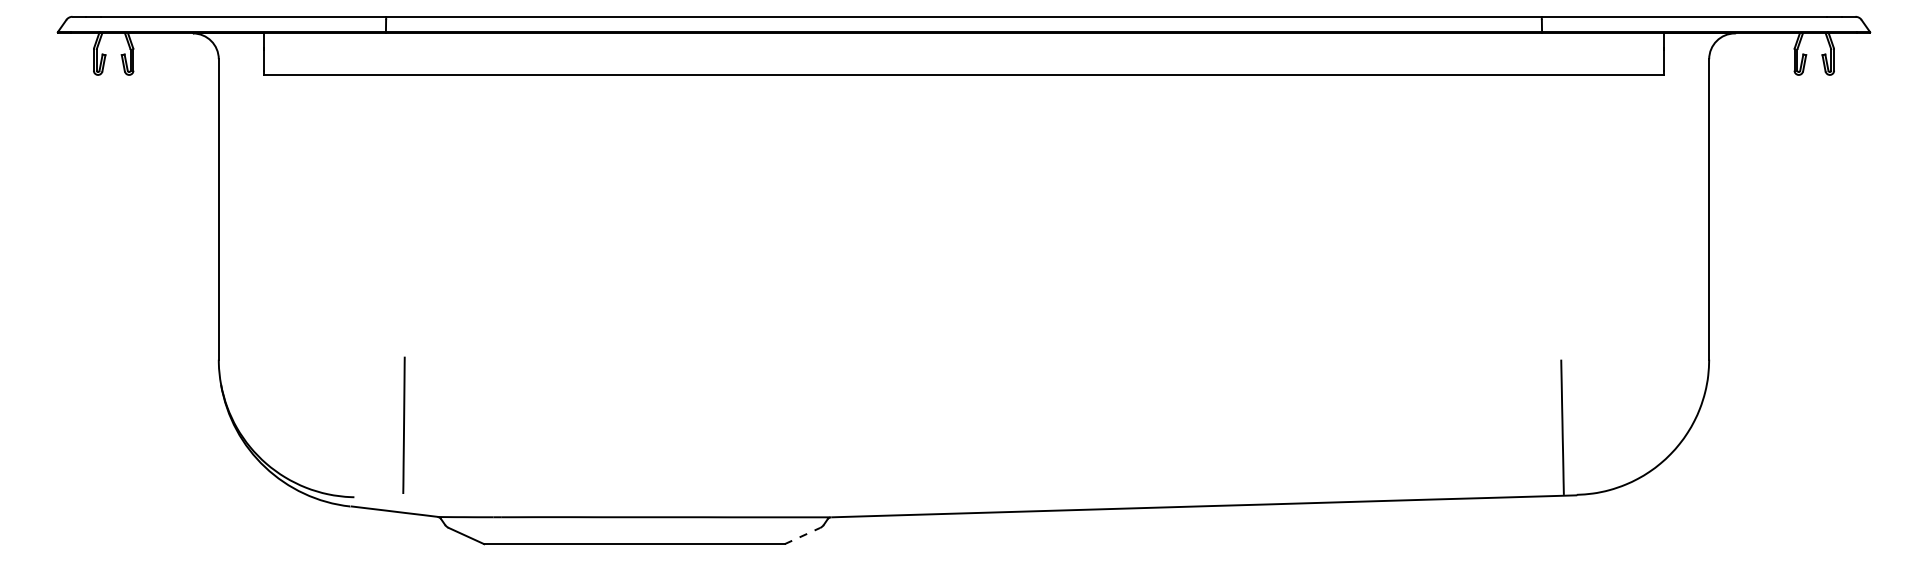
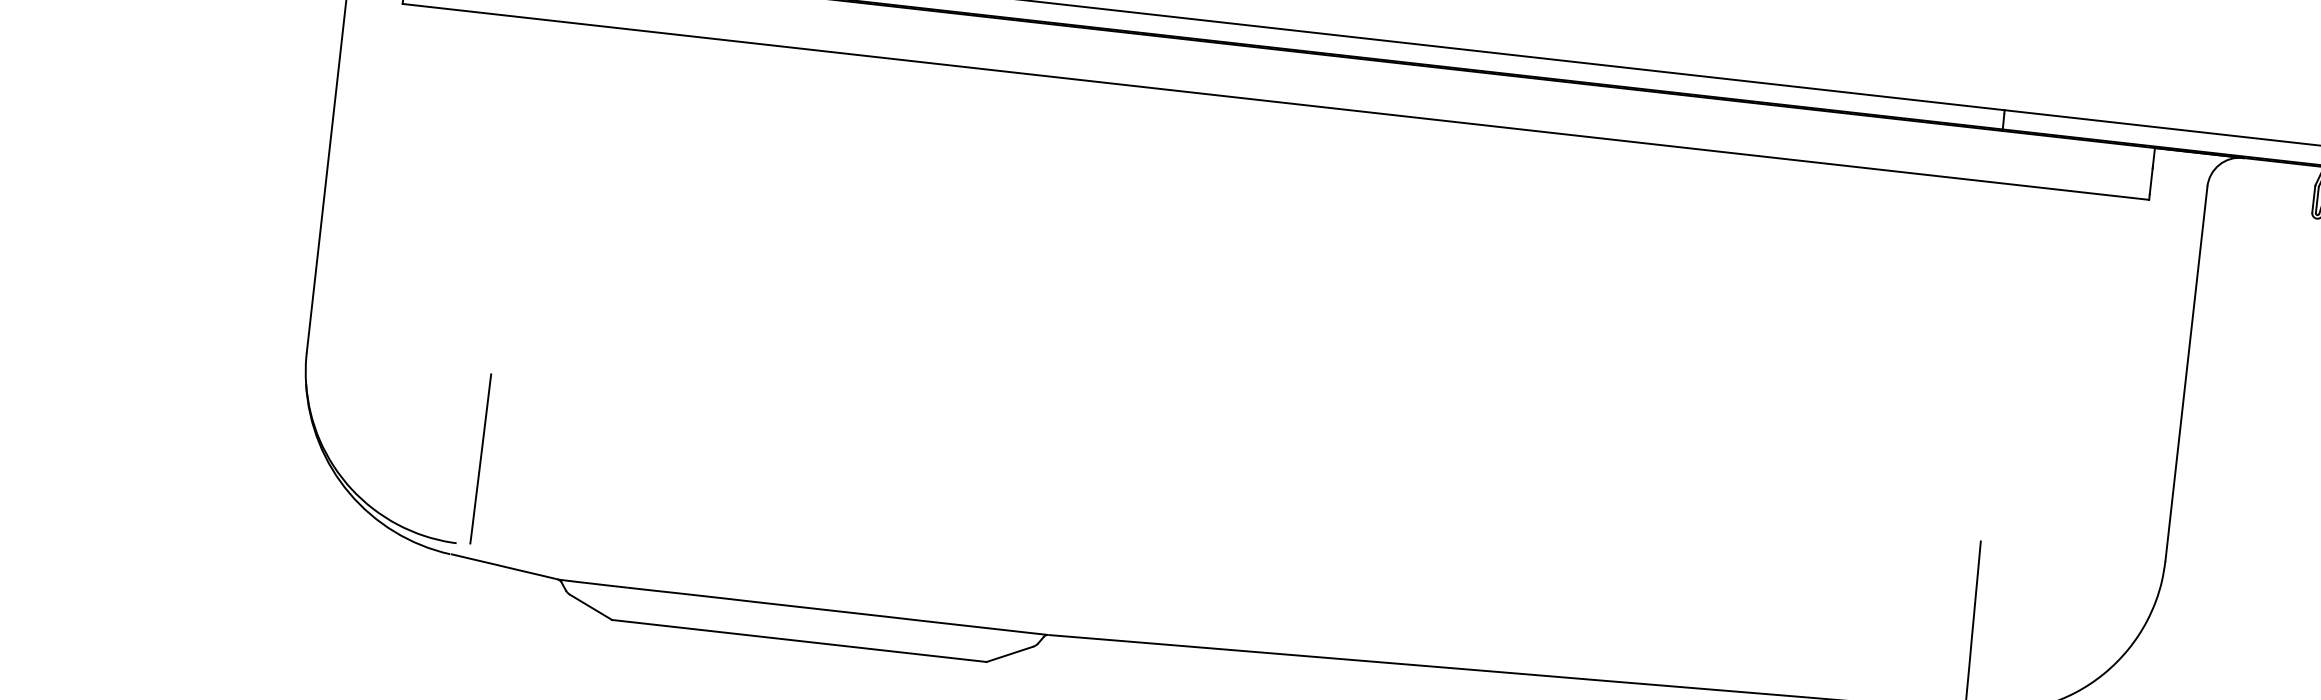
line: (403, 424) -> (480, 457), moved
line: (802, 536) -> (1009, 654), dashed -> solid

